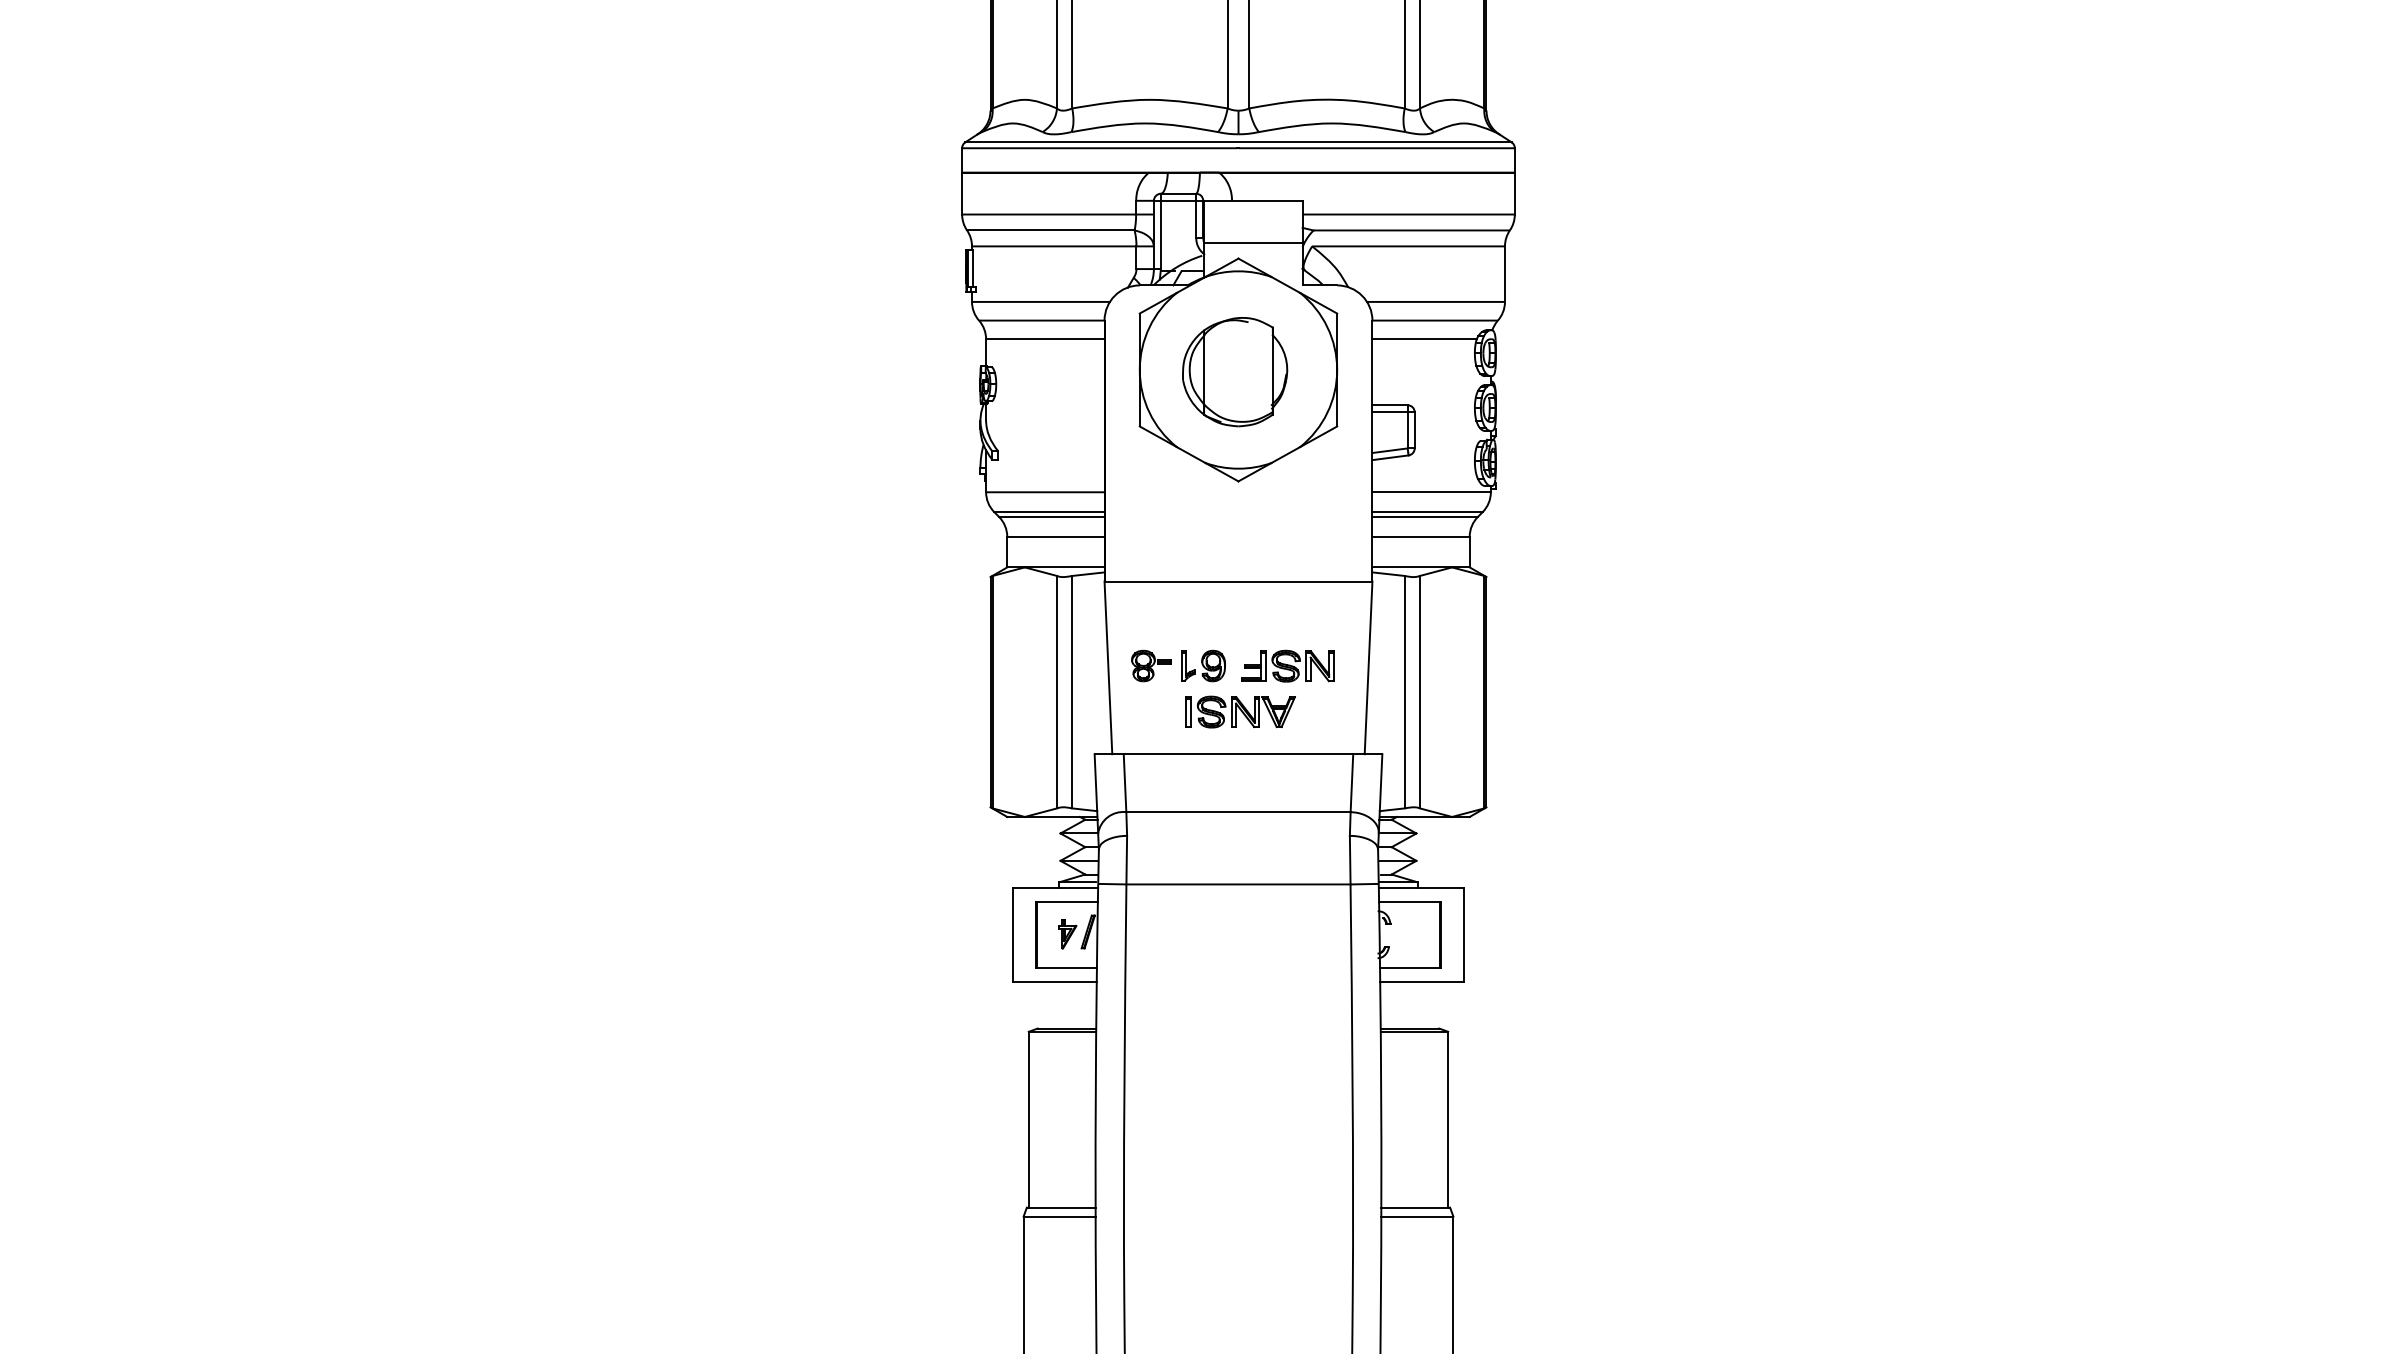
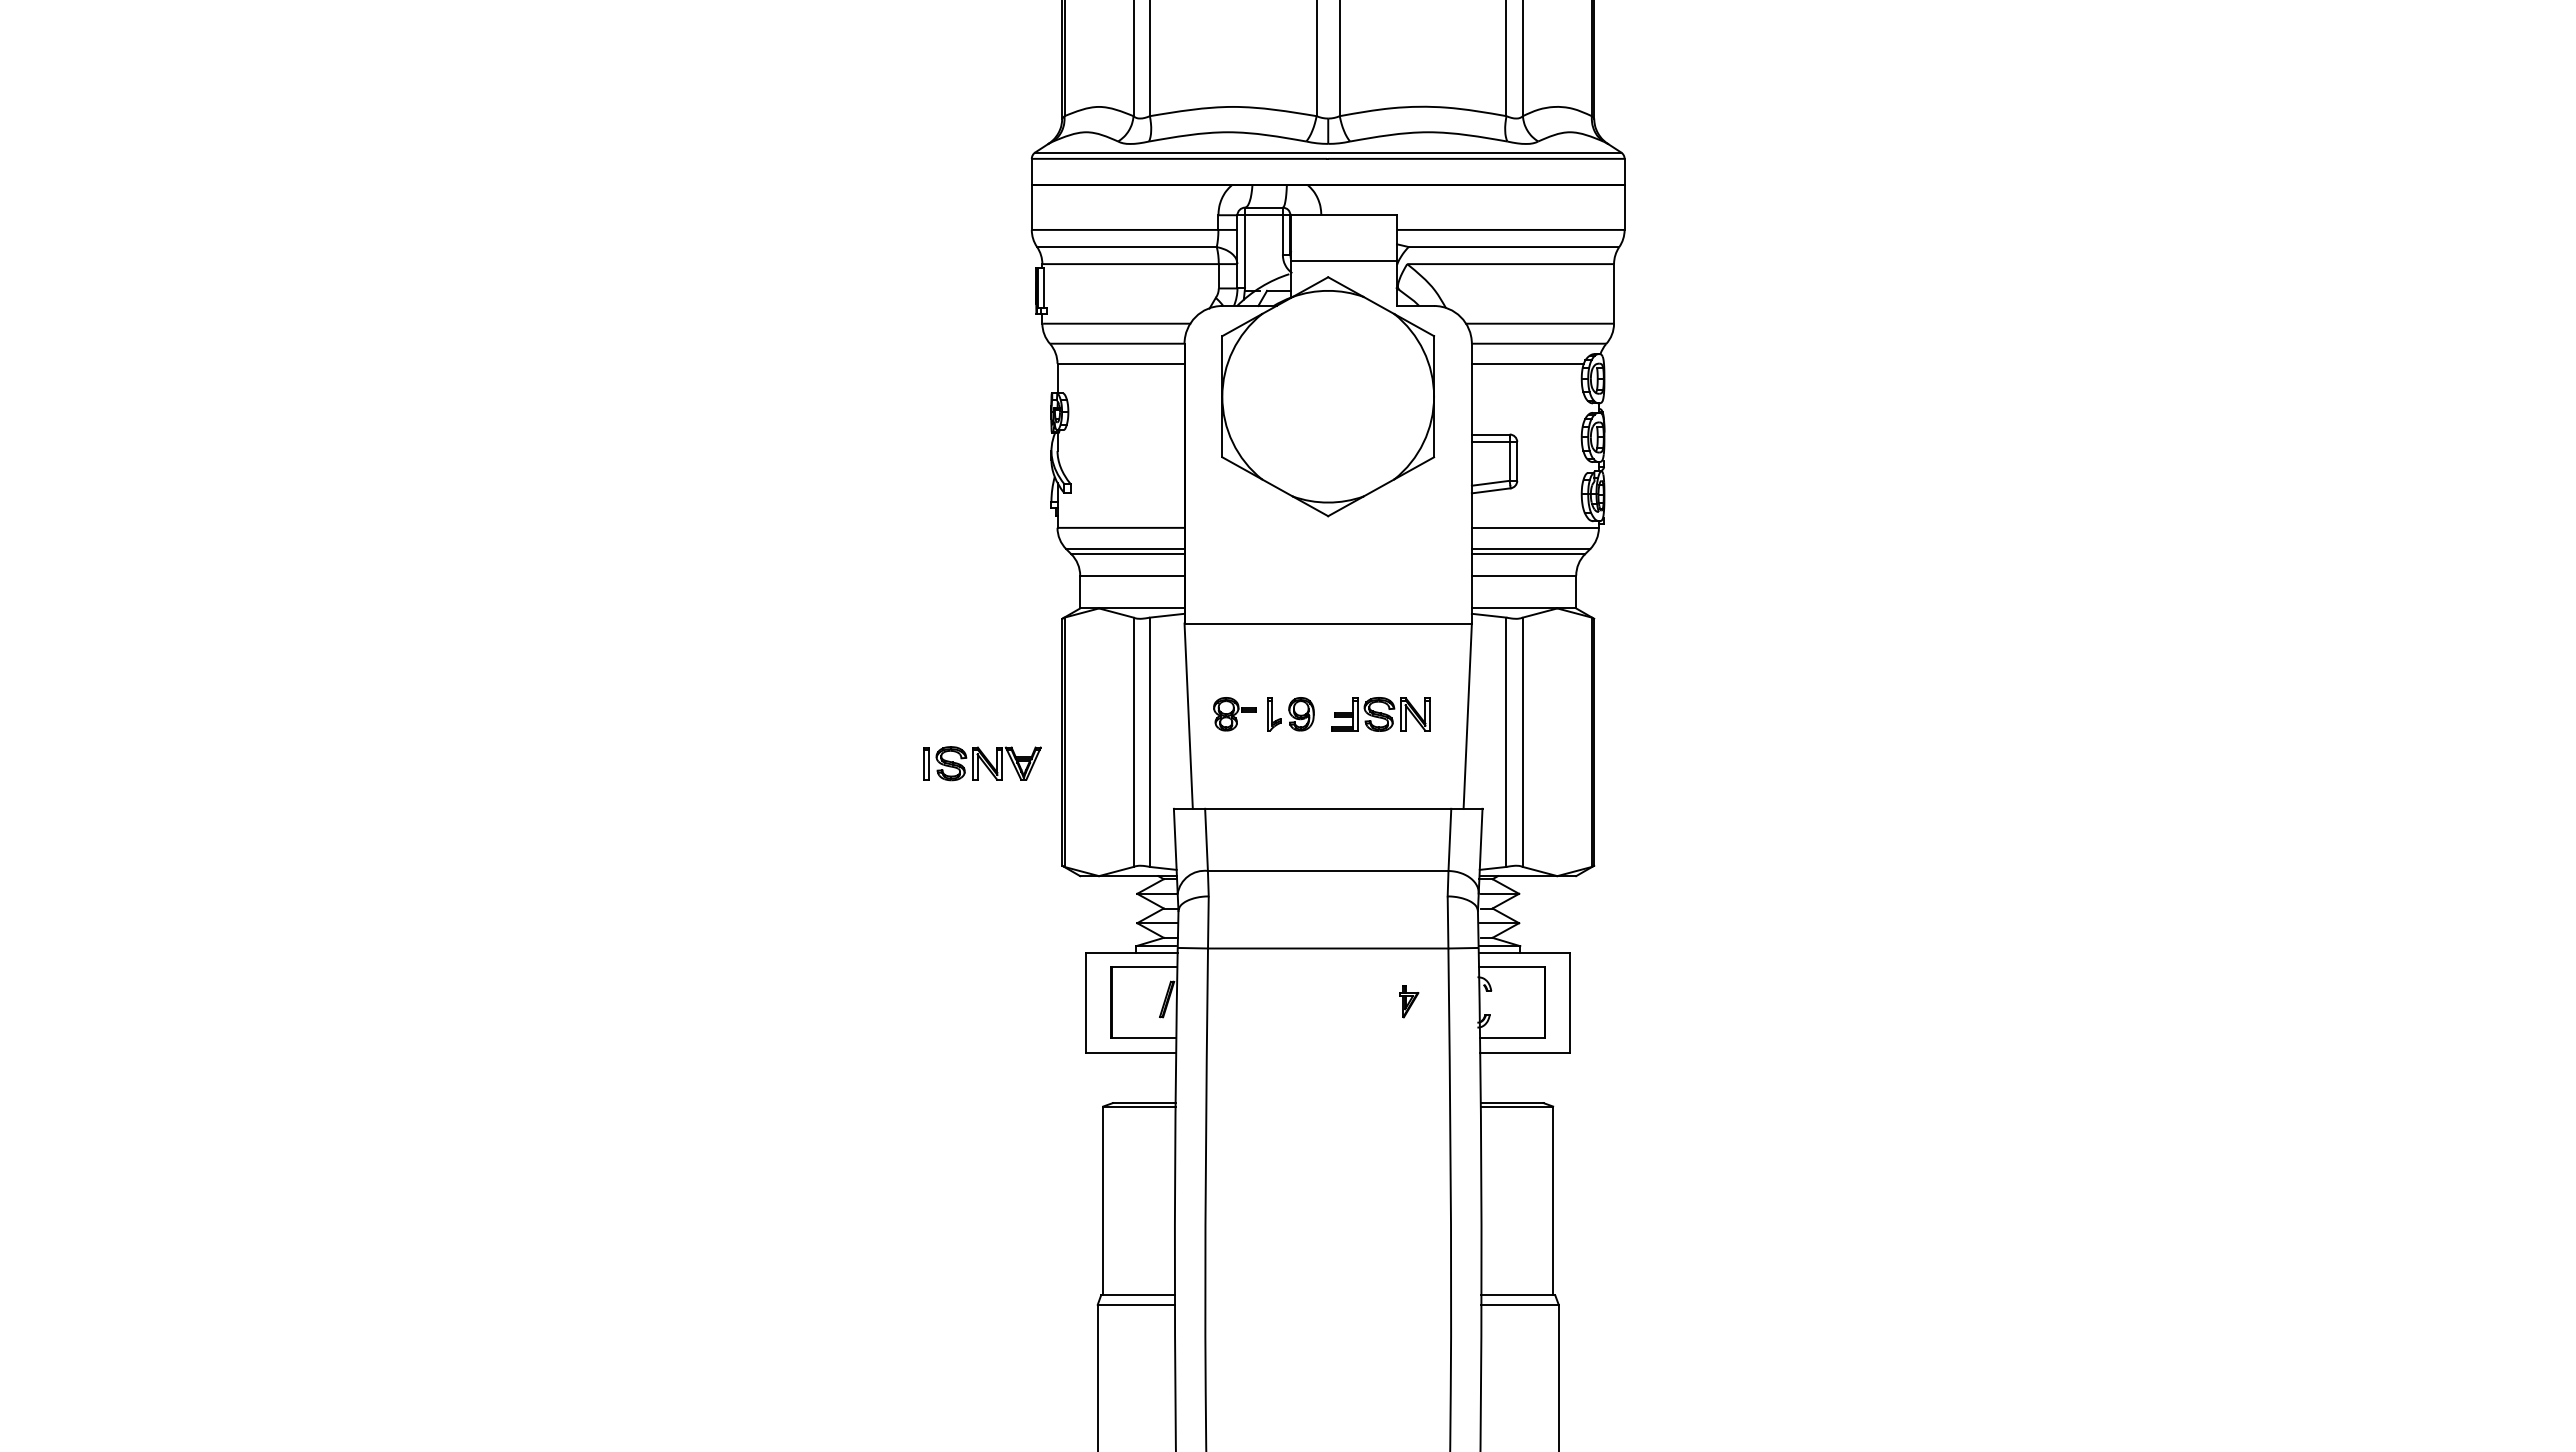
part: (1235, 372) -> (1324, 399), removed
part: (1240, 711) -> (982, 763), moved
part: (1068, 933) -> (1409, 1001), moved

